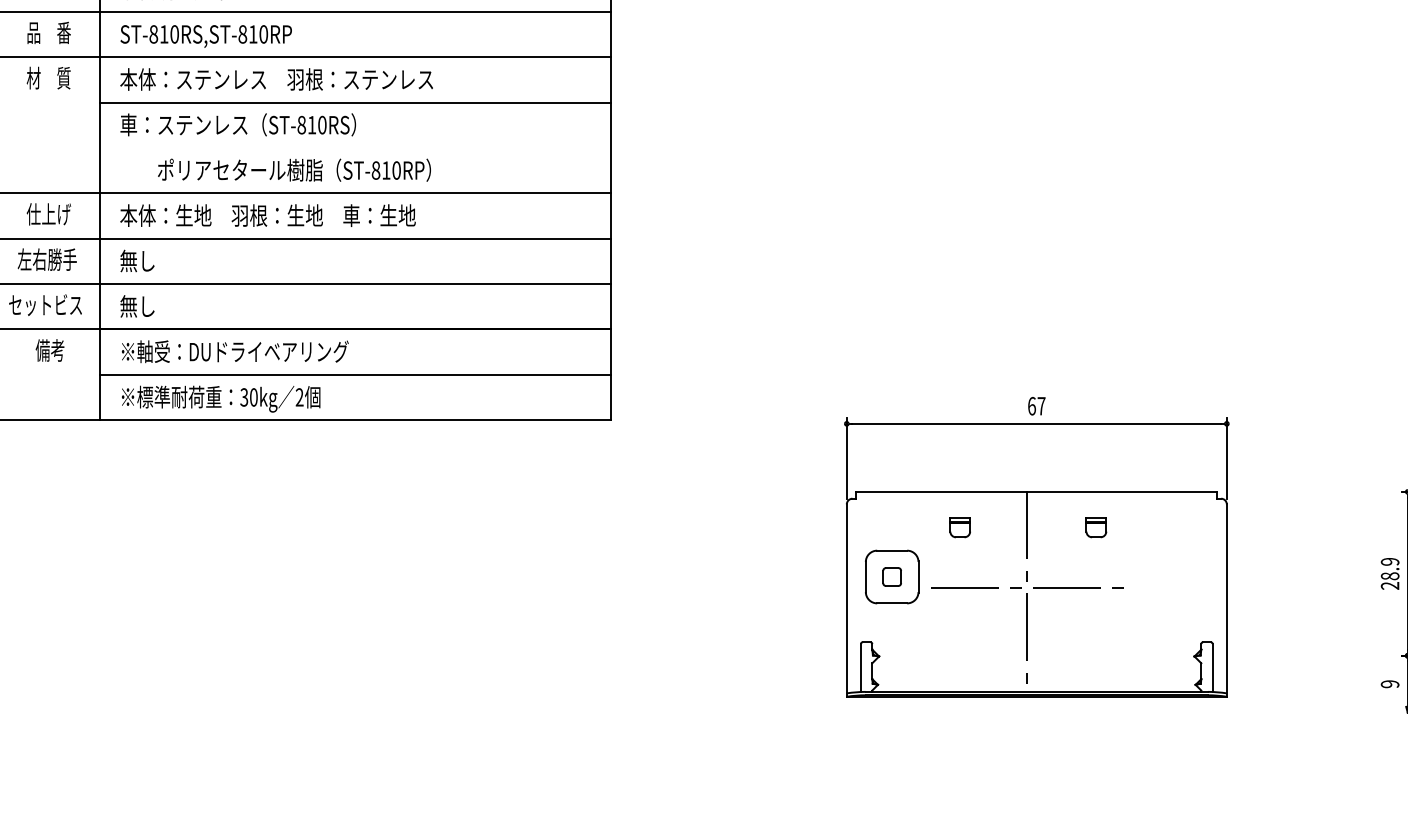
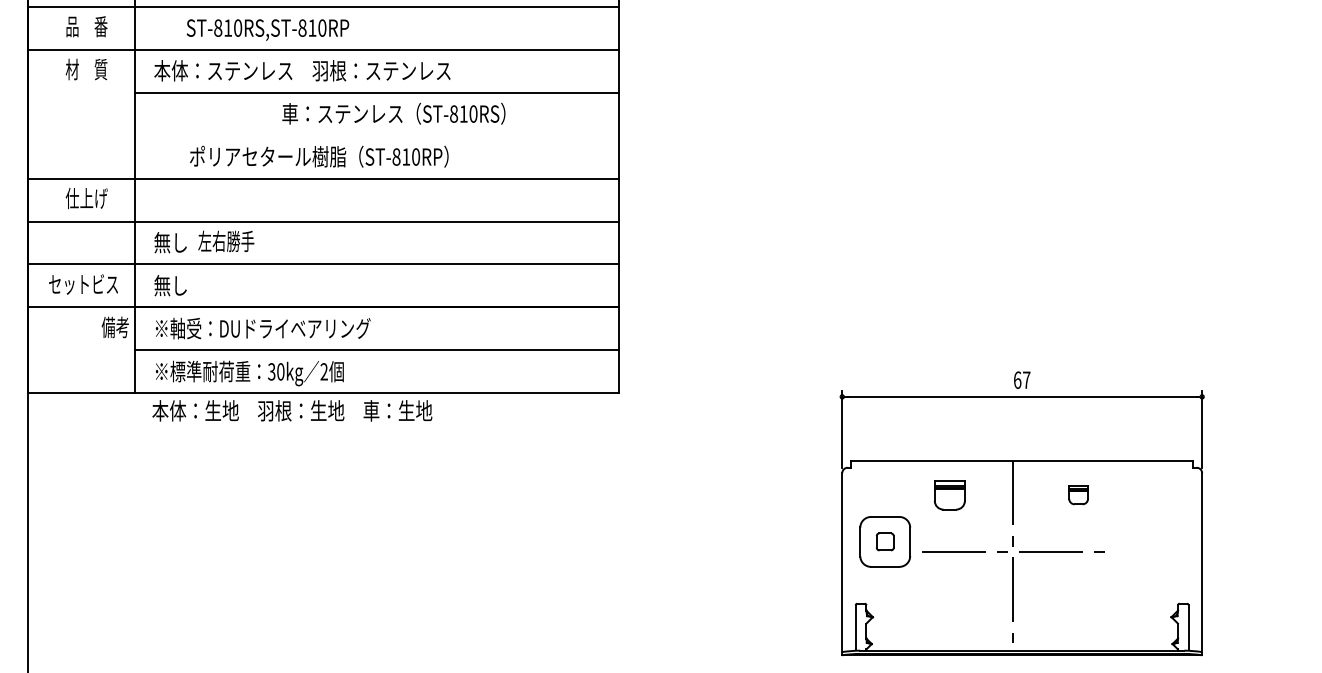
text: (205, 36) -> (267, 30), moved
text: (237, 124) -> (393, 113), moved
text: (267, 215) -> (291, 410), moved
text: (46, 259) -> (225, 241), moved
text: (49, 350) -> (114, 327), moved
part: (959, 527) -> (948, 495), size x1.6

